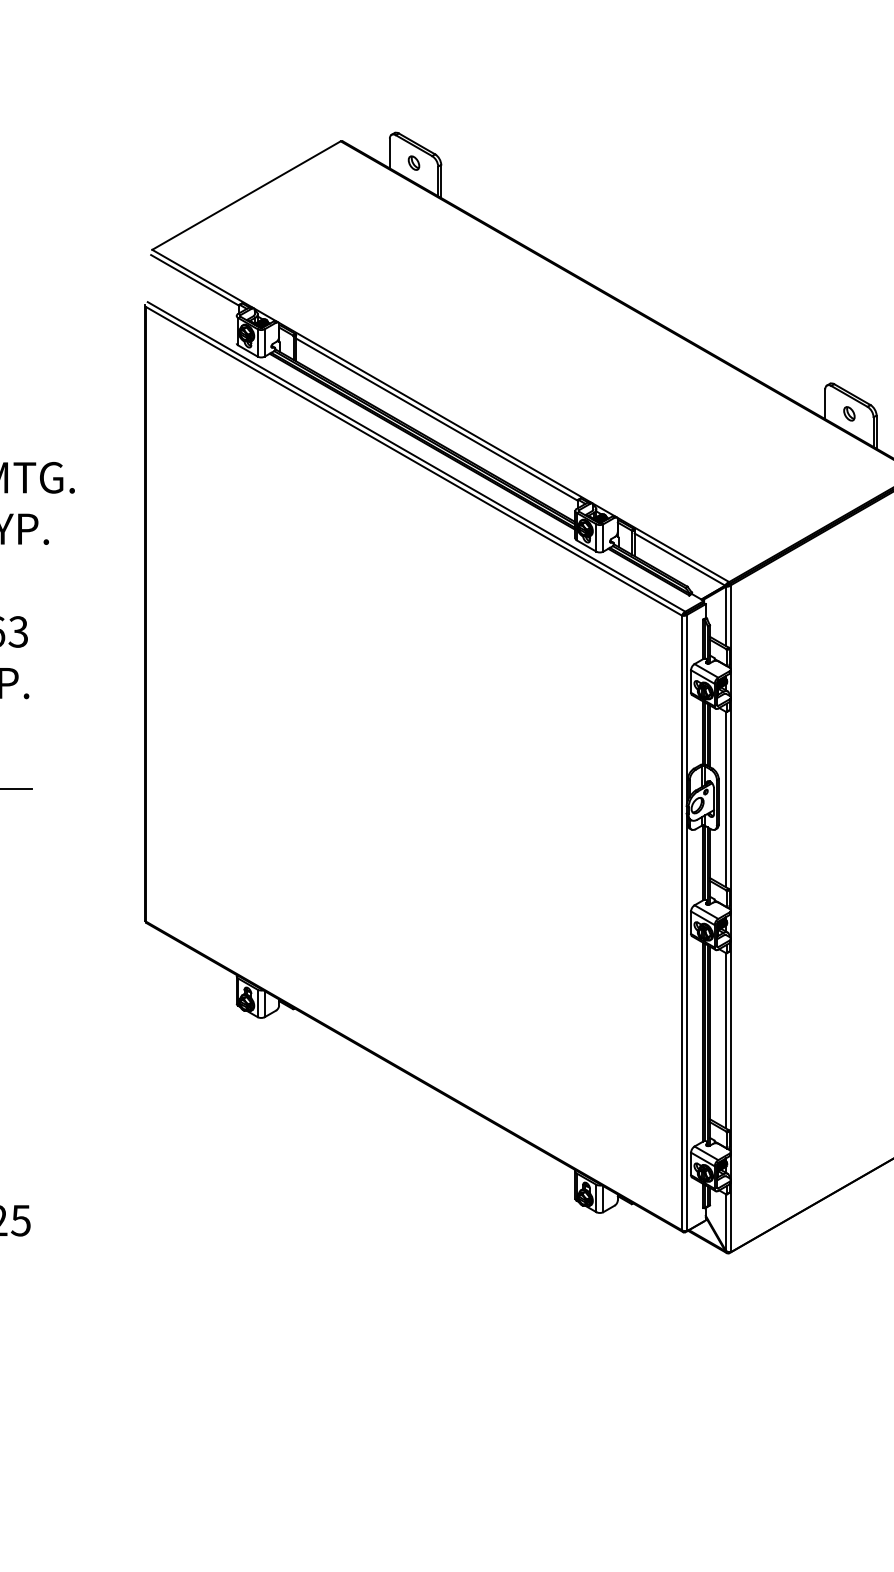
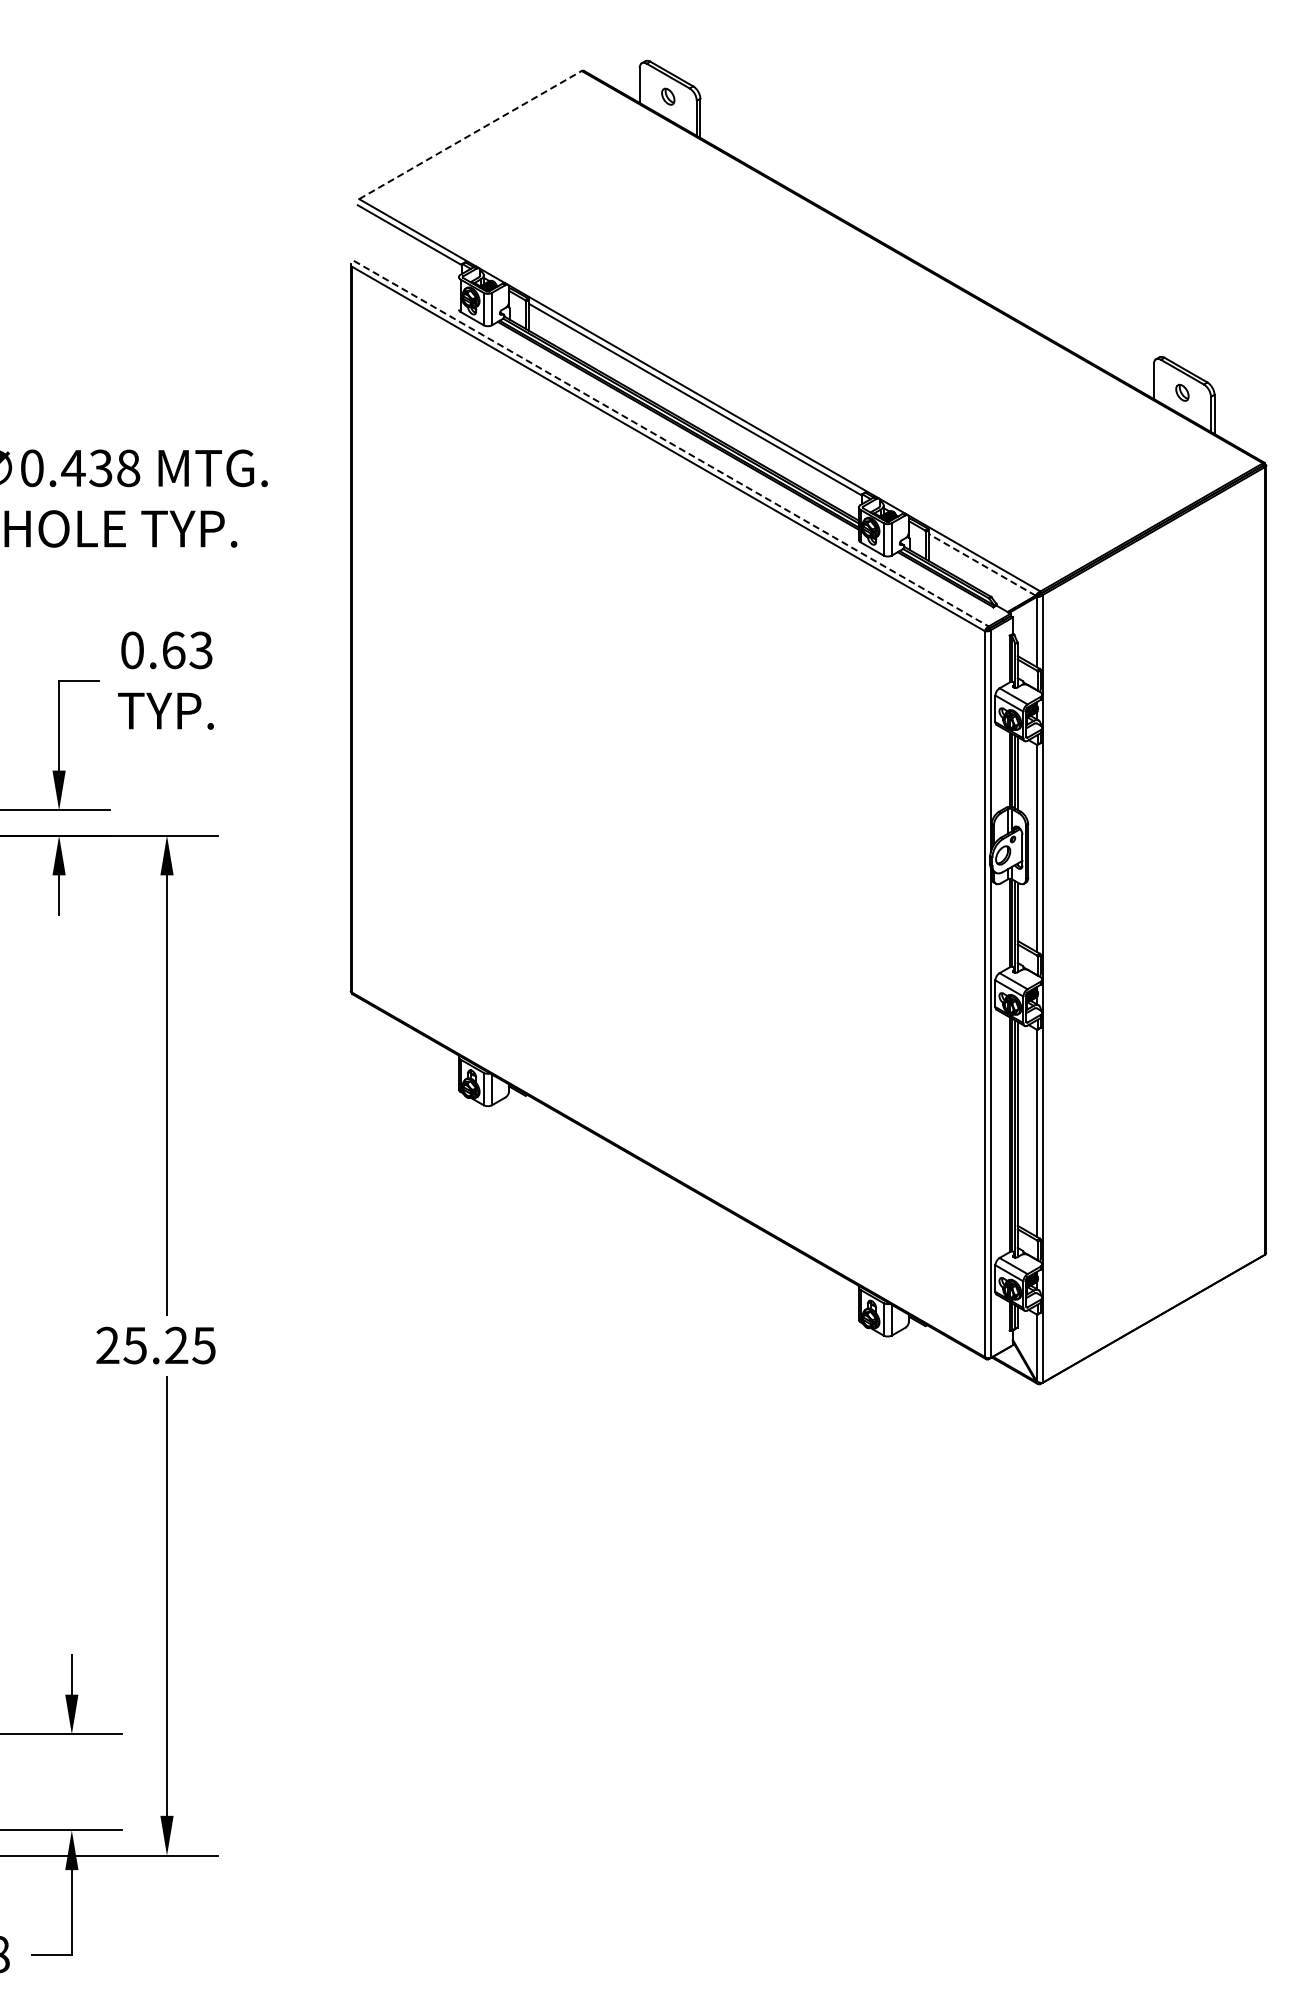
line: (246, 195) -> (470, 134), solid -> dashed
line: (416, 456) -> (671, 443), solid -> dashed
line: (680, 559) -> (982, 564), solid -> dashed

